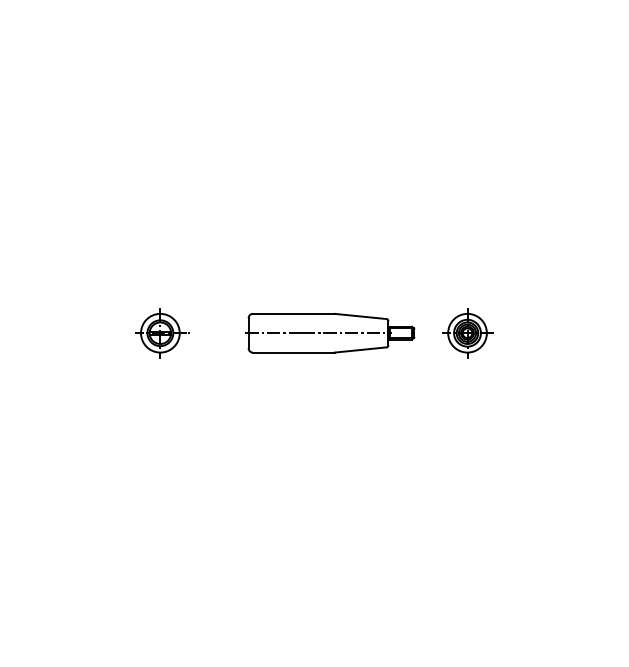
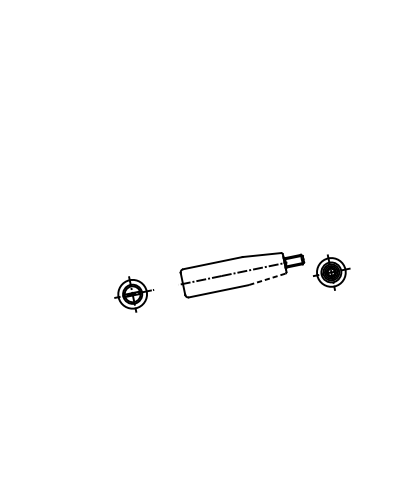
part: (162, 333) -> (134, 294), moved
part: (467, 333) -> (331, 272), moved
line: (360, 350) -> (266, 279), solid -> dashed

